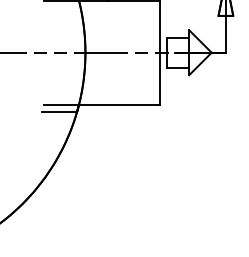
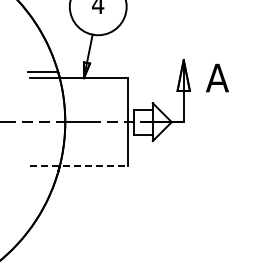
line: (102, 105) -> (79, 166), solid -> dashed
line: (59, 112) -> (43, 172), removed

